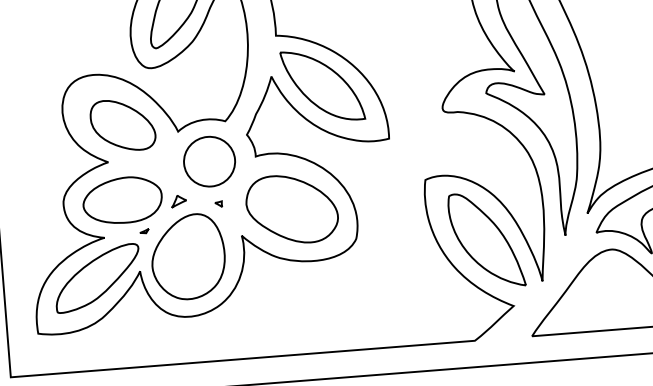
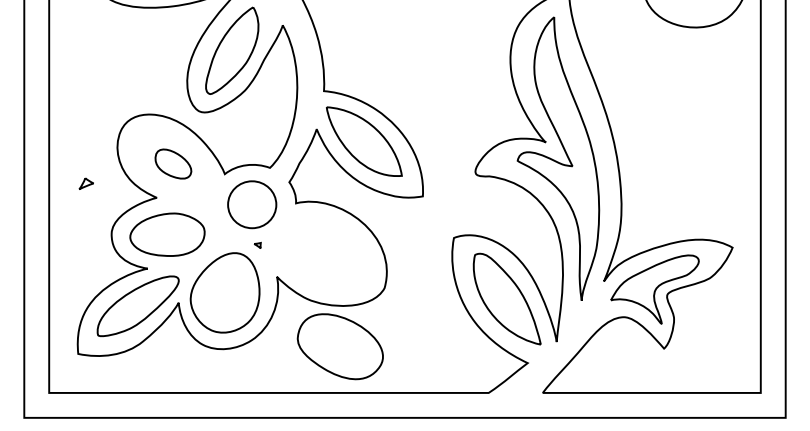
part: (123, 124) -> (173, 163), size x0.6
part: (177, 201) -> (85, 183), moved
part: (291, 209) -> (339, 346), moved
part: (144, 231) -> (185, 265), removed

